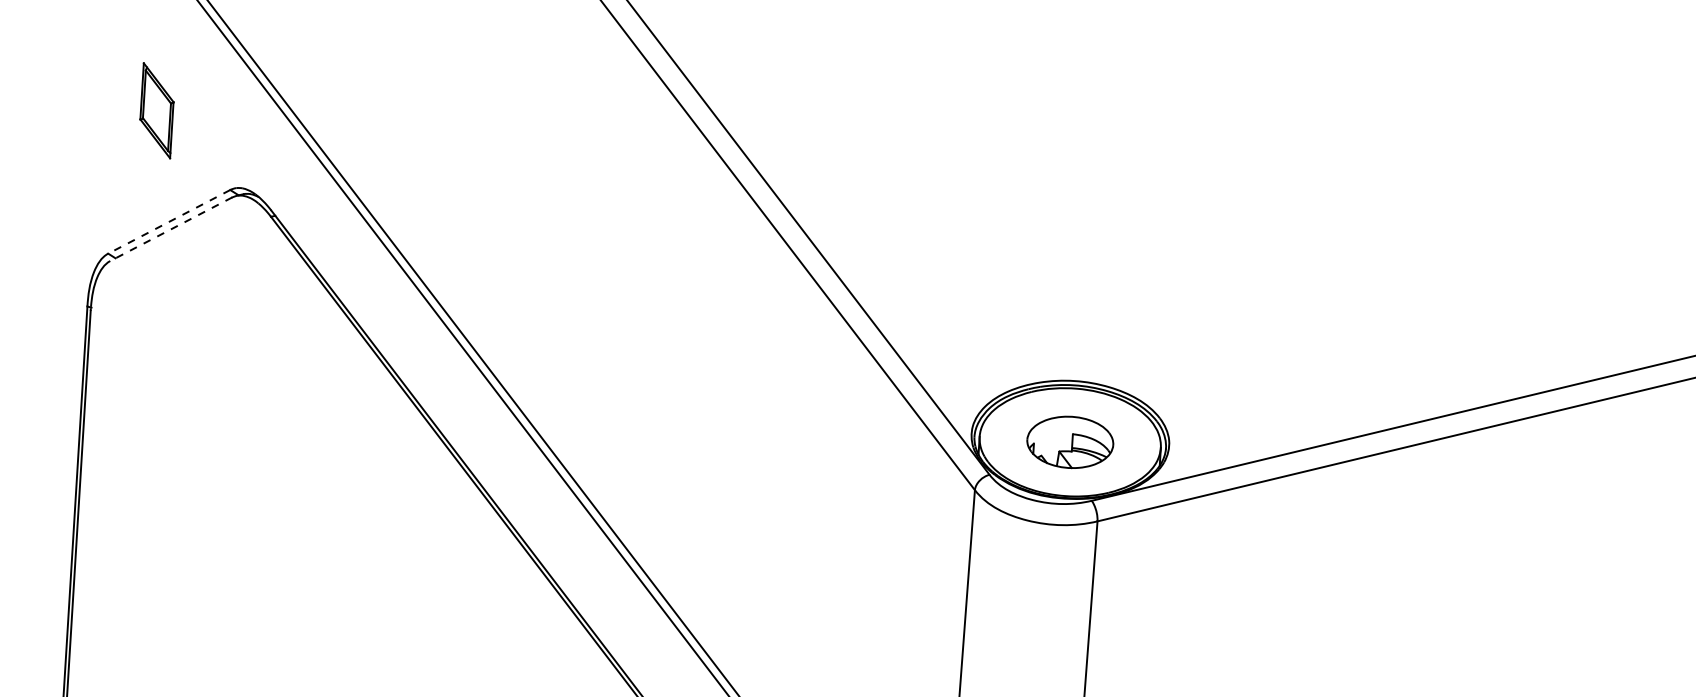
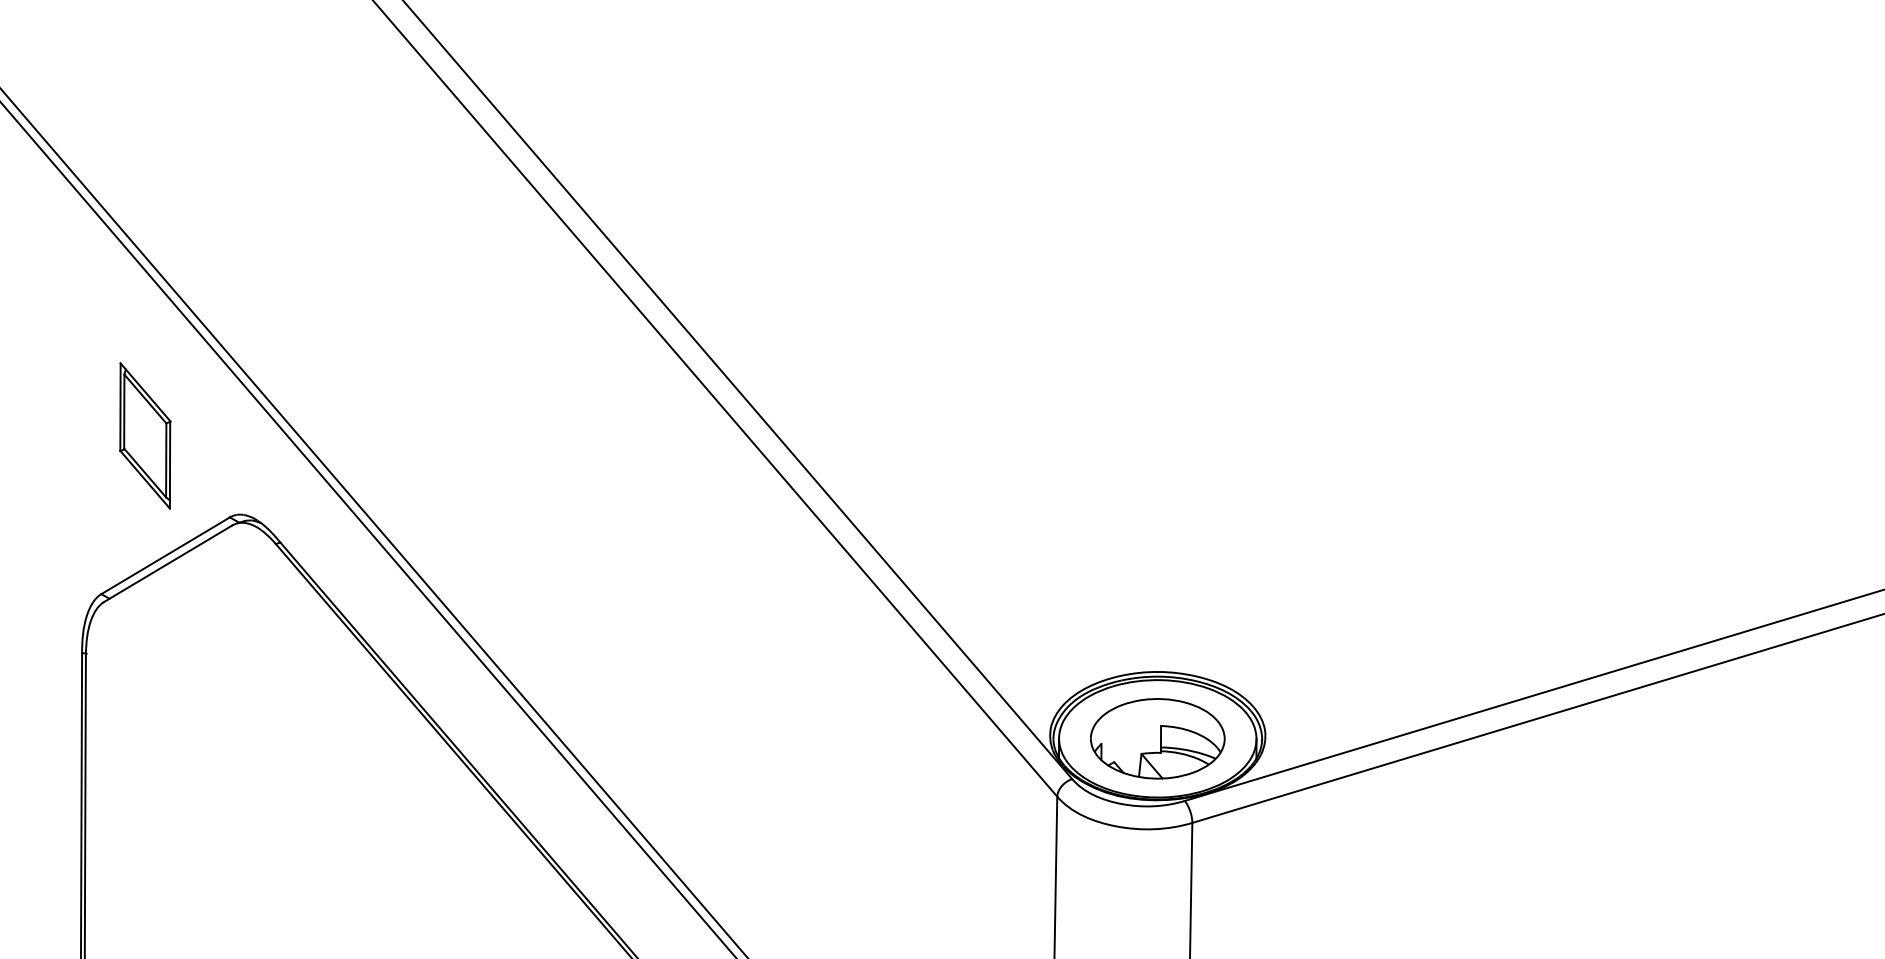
part: (157, 110) -> (145, 435), size x1.43
line: (169, 221) -> (165, 555), dashed -> solid
line: (171, 229) -> (168, 563), dashed -> solid
part: (1070, 442) -> (1157, 738), size x1.43

